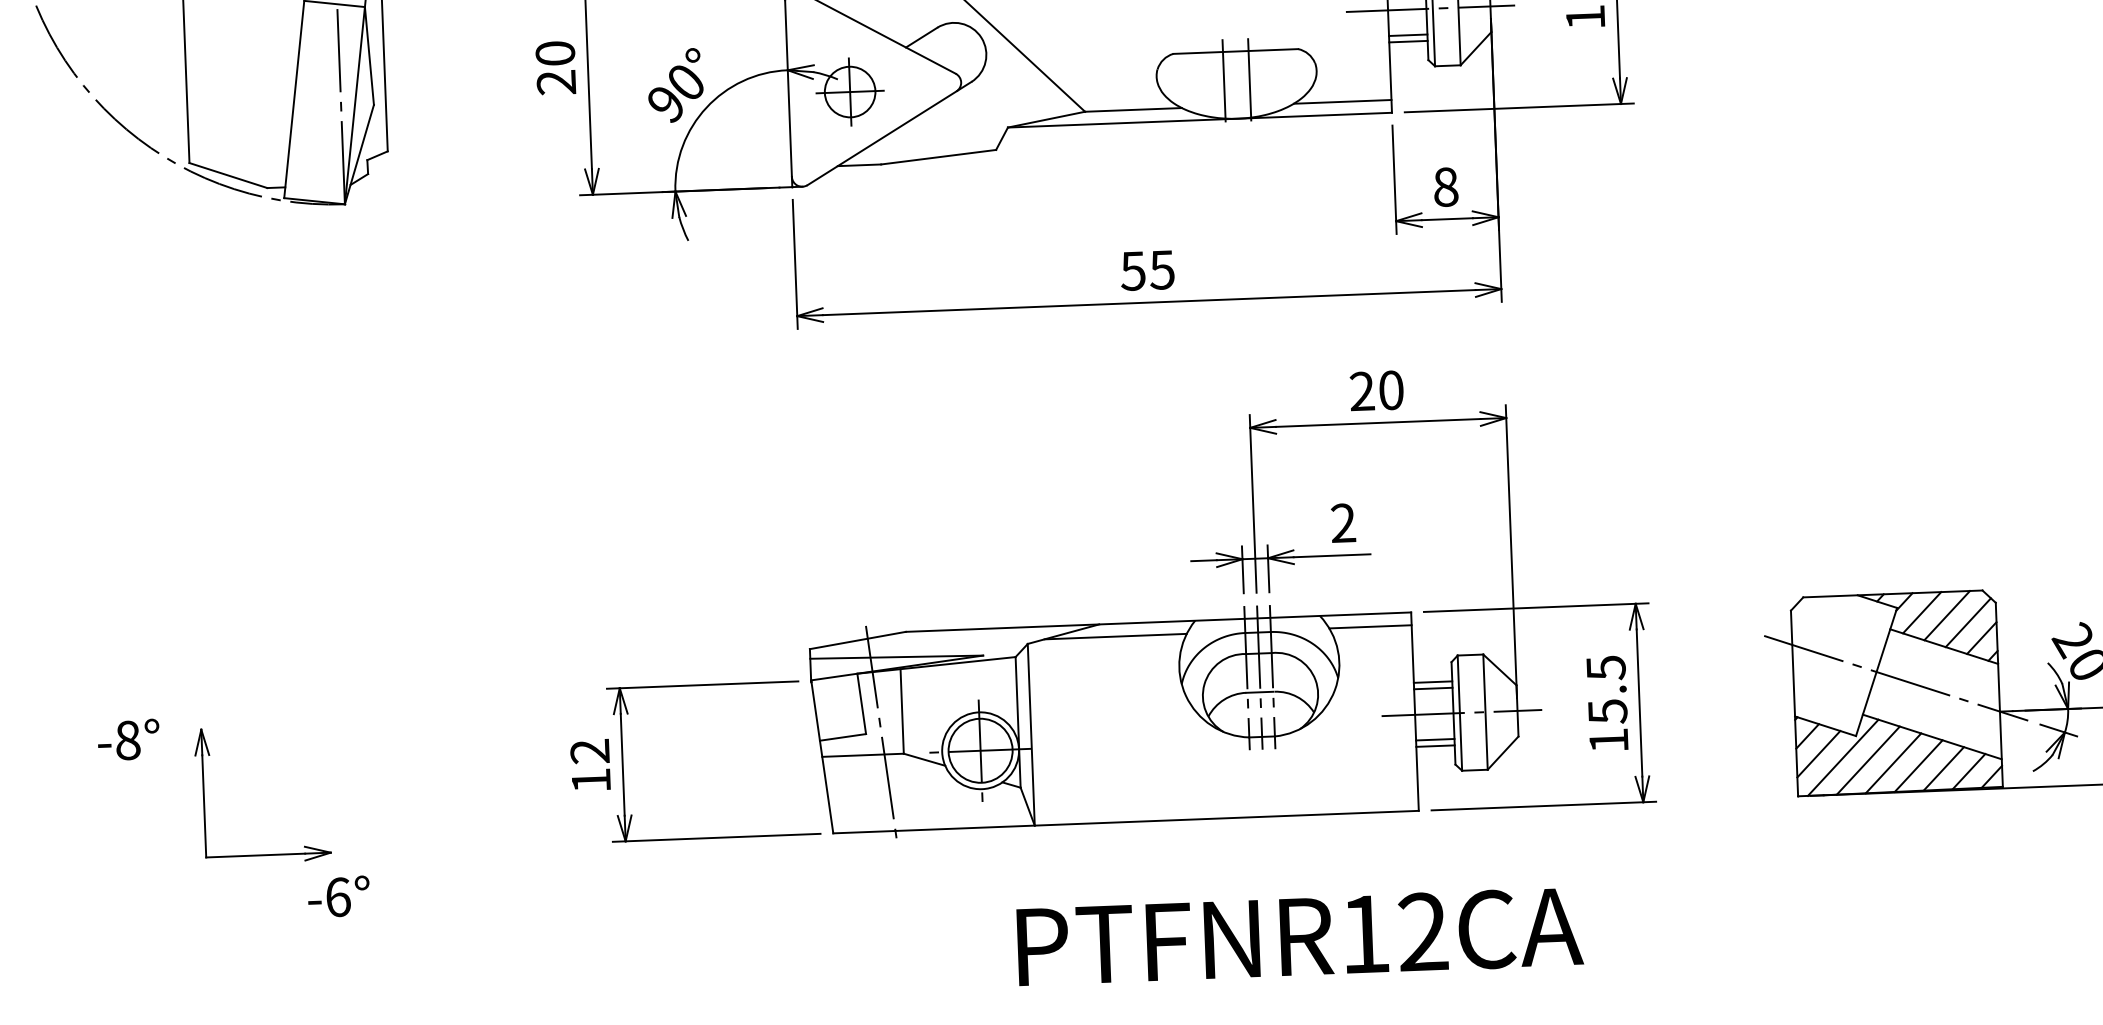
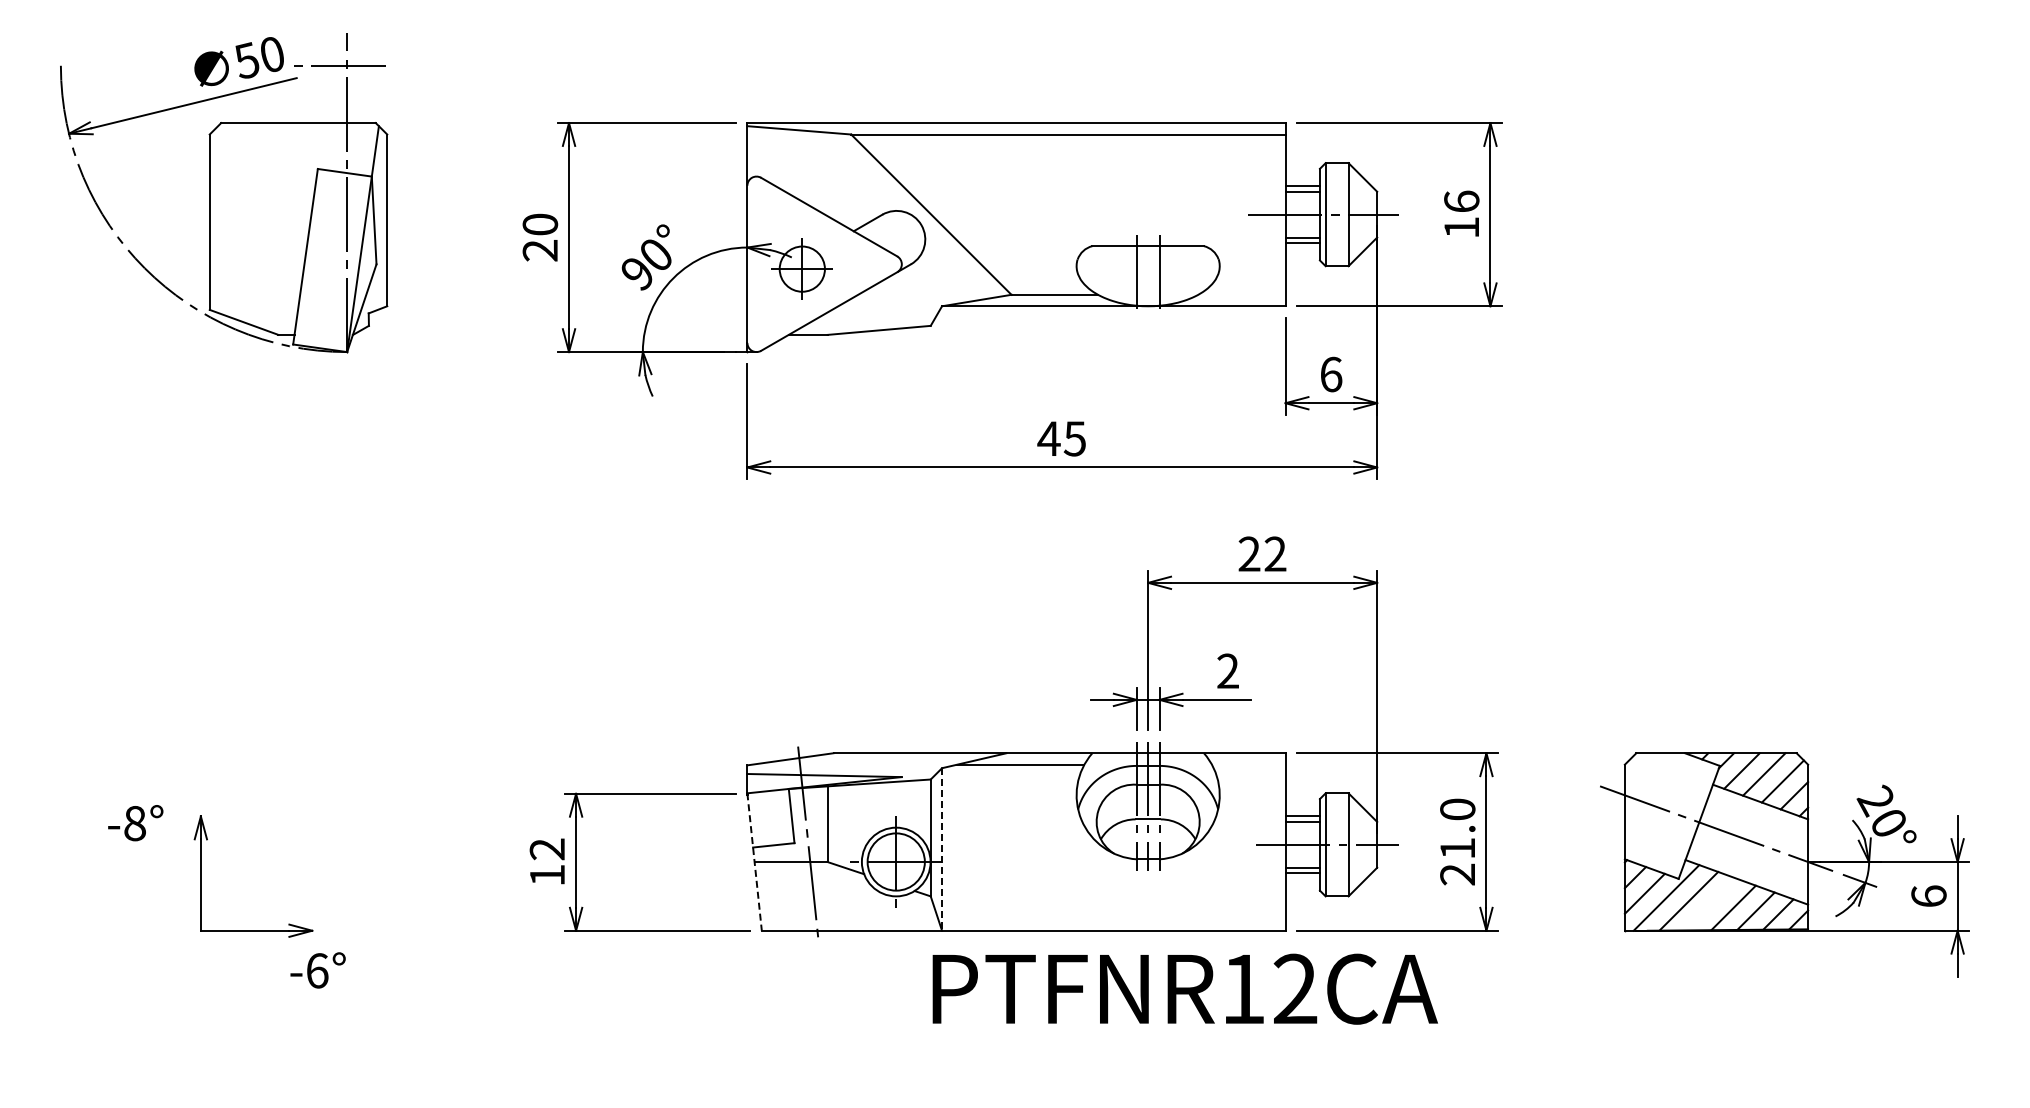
line: (1342, 101) -> (1241, 294), removed
text: (1446, 187) -> (1331, 374), 8 -> 6
text: (1132, 270) -> (1048, 438), 55 -> 45
text: (1391, 389) -> (1275, 553), 20 -> 22
line: (1370, 626) -> (1248, 764), removed
text: (1607, 703) -> (1457, 841), 15.5 -> 21.0
line: (1031, 734) -> (942, 849), solid -> dashed
line: (822, 757) -> (754, 862), solid -> dashed
line: (1893, 763) -> (1711, 904), removed
text: (1299, 936) -> (1184, 988), moved

